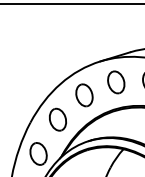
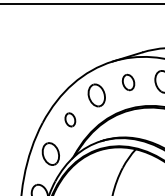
part: (116, 82) -> (128, 82), size x0.7
part: (58, 119) -> (70, 119), size x0.6

